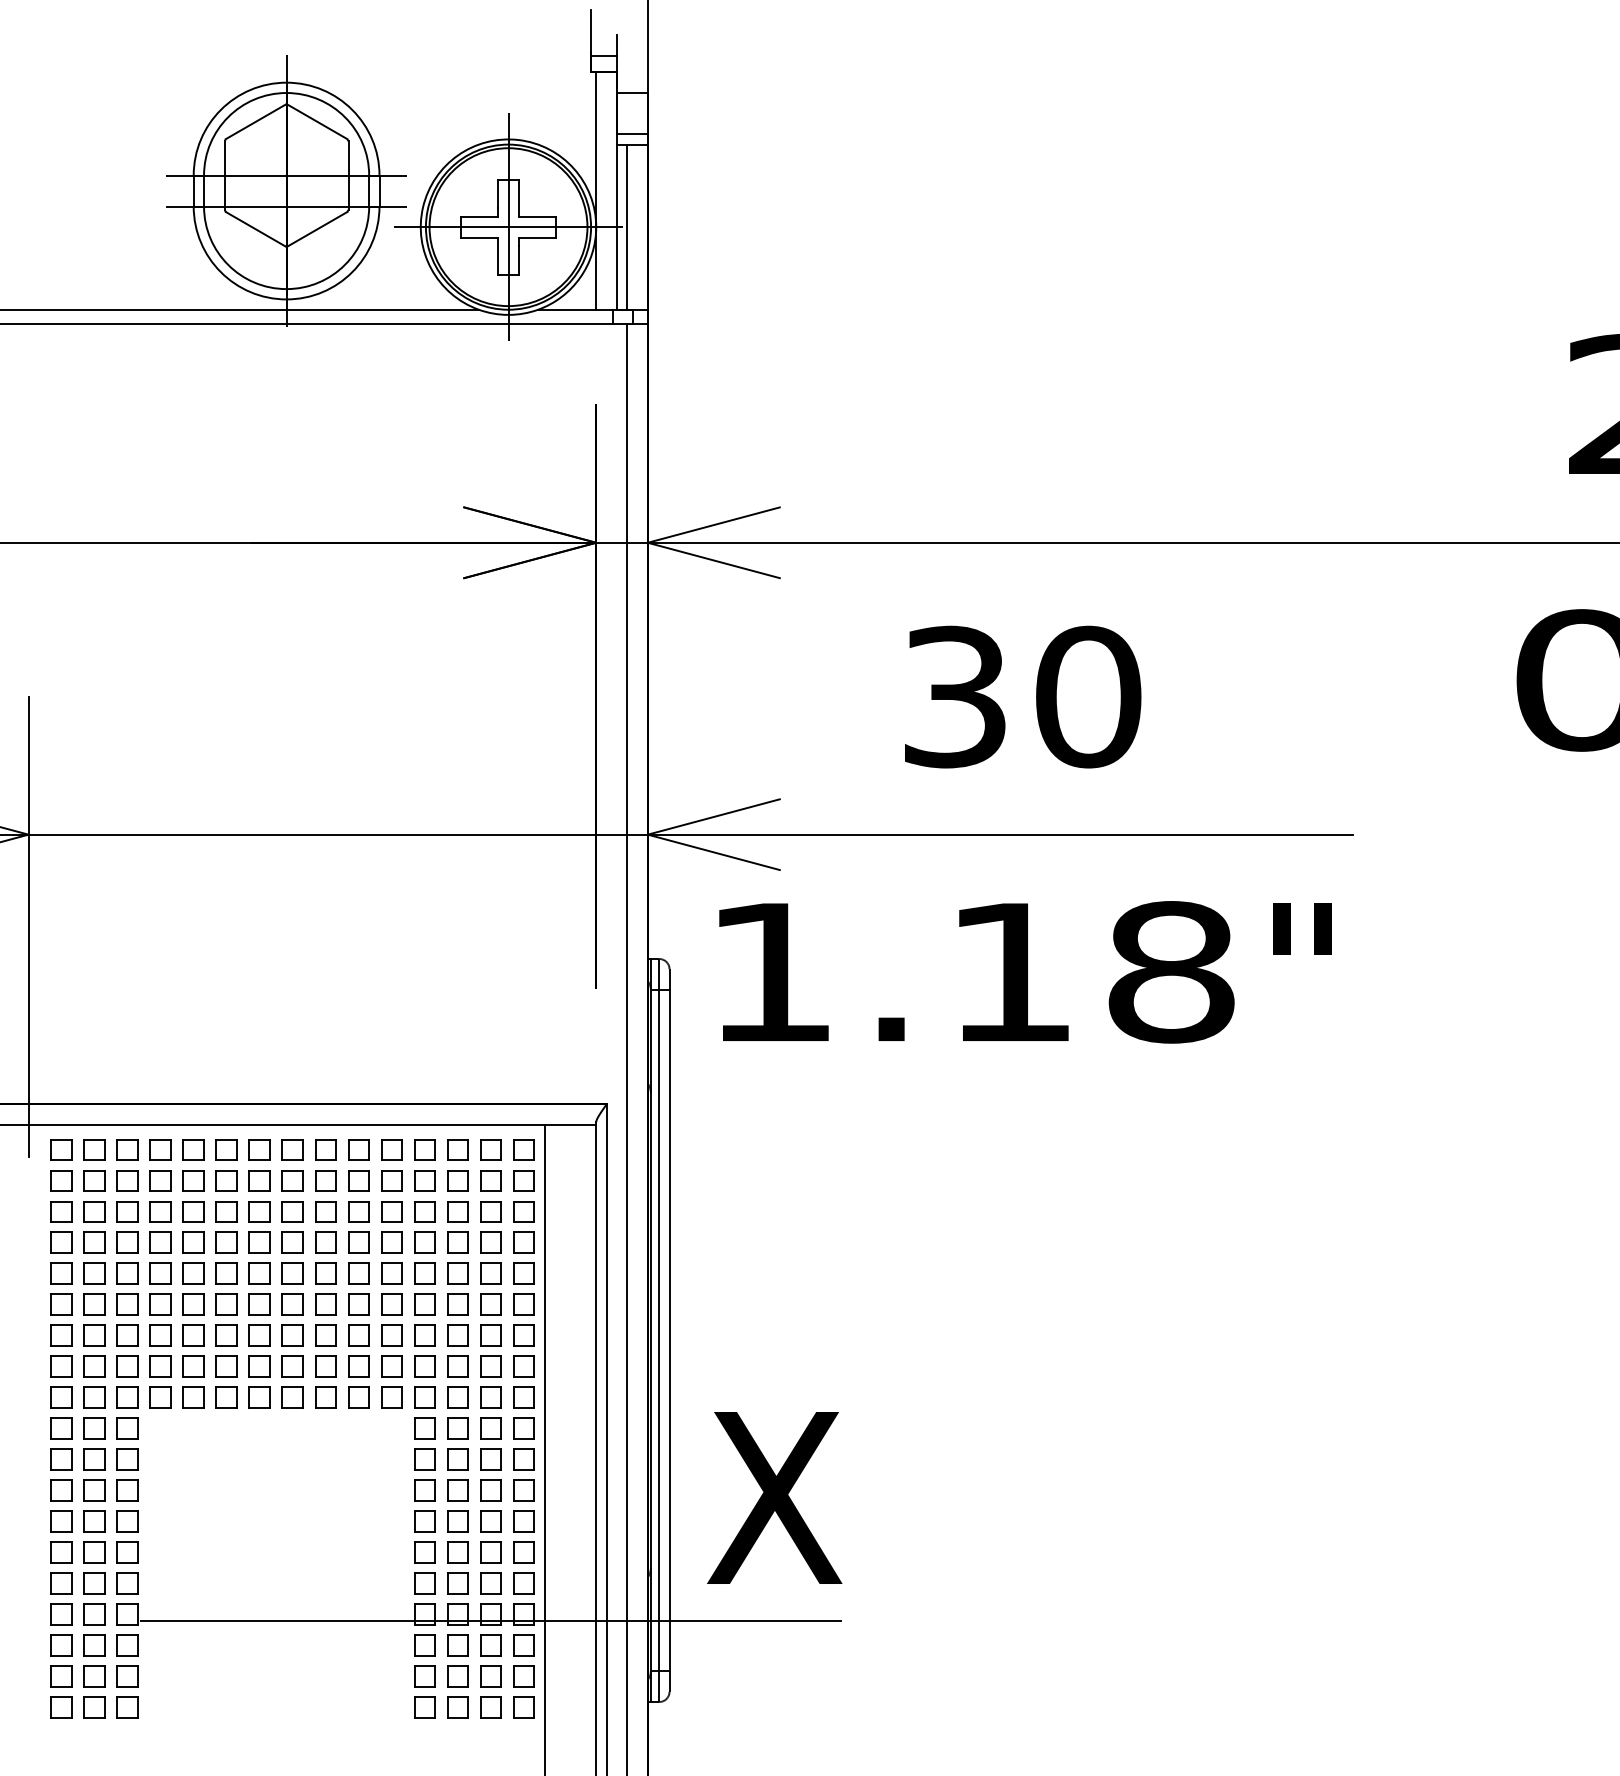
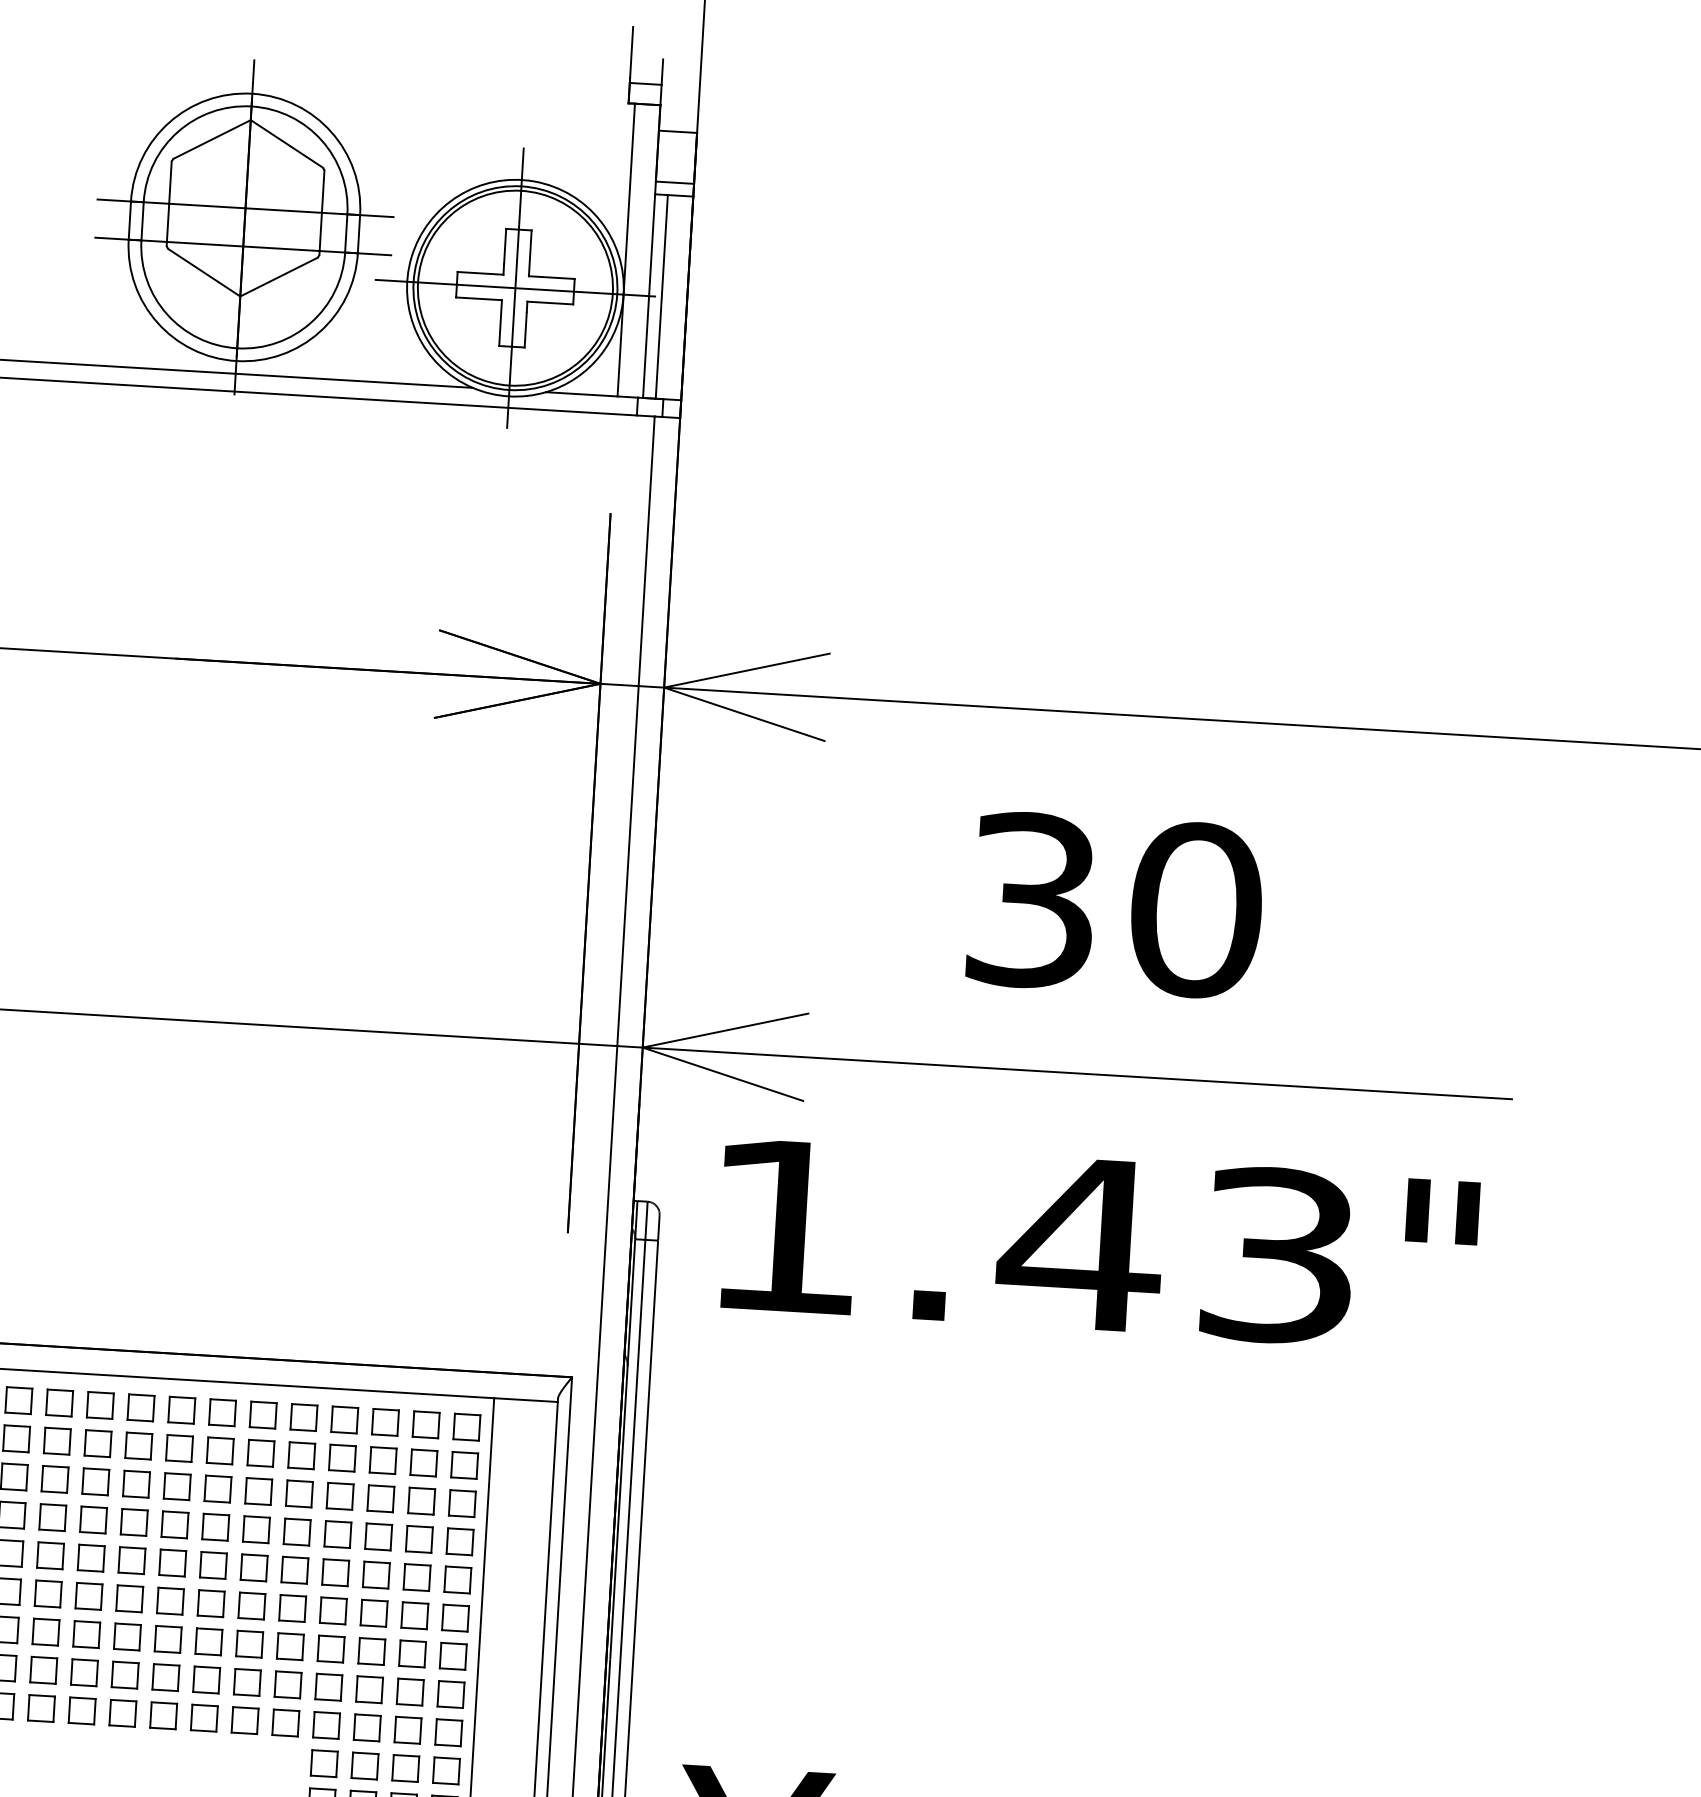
text: (1089, 972) -> (1177, 1249), 1.18 -> 1.43

